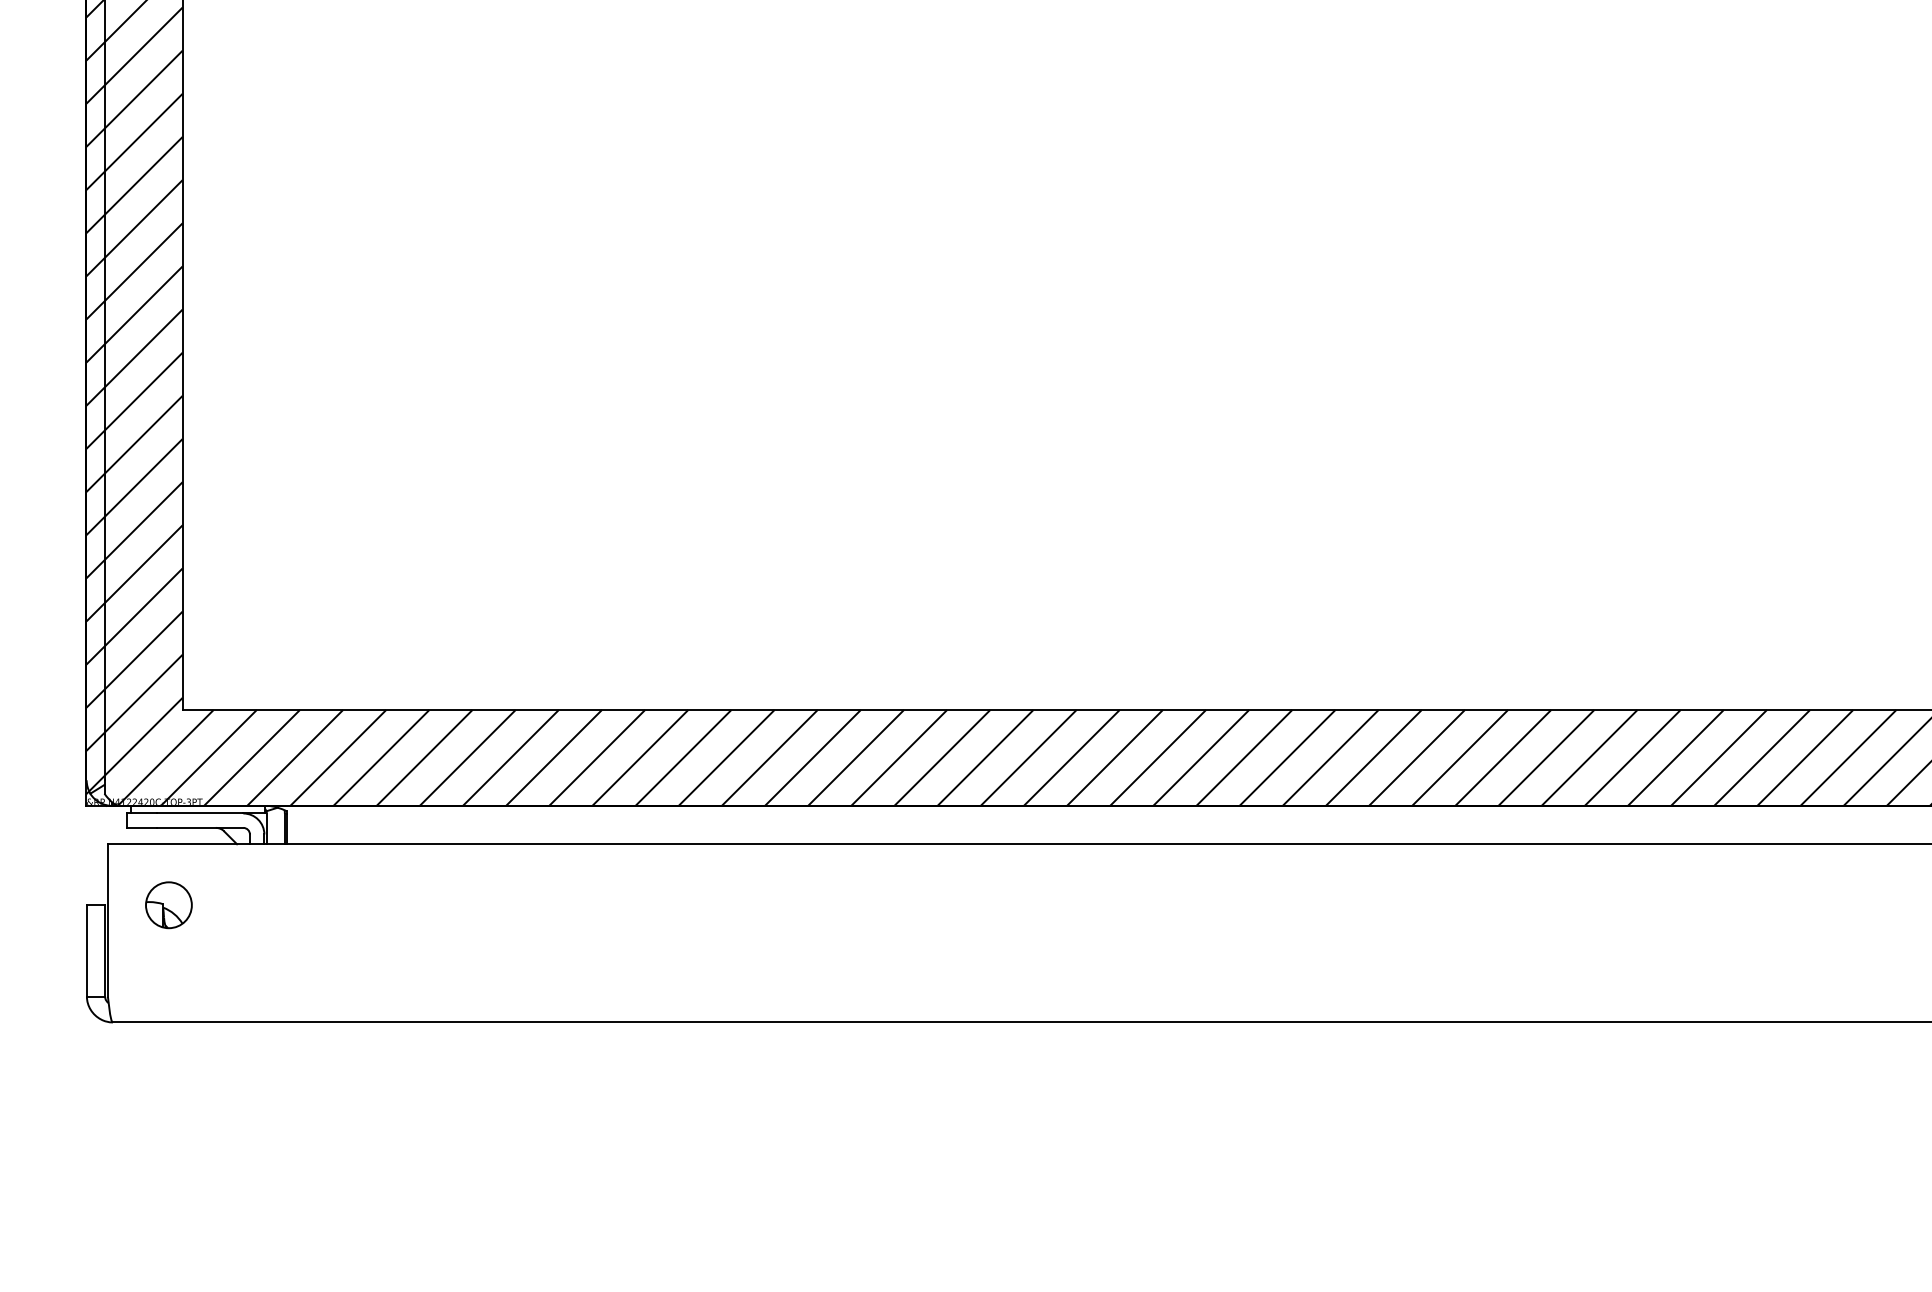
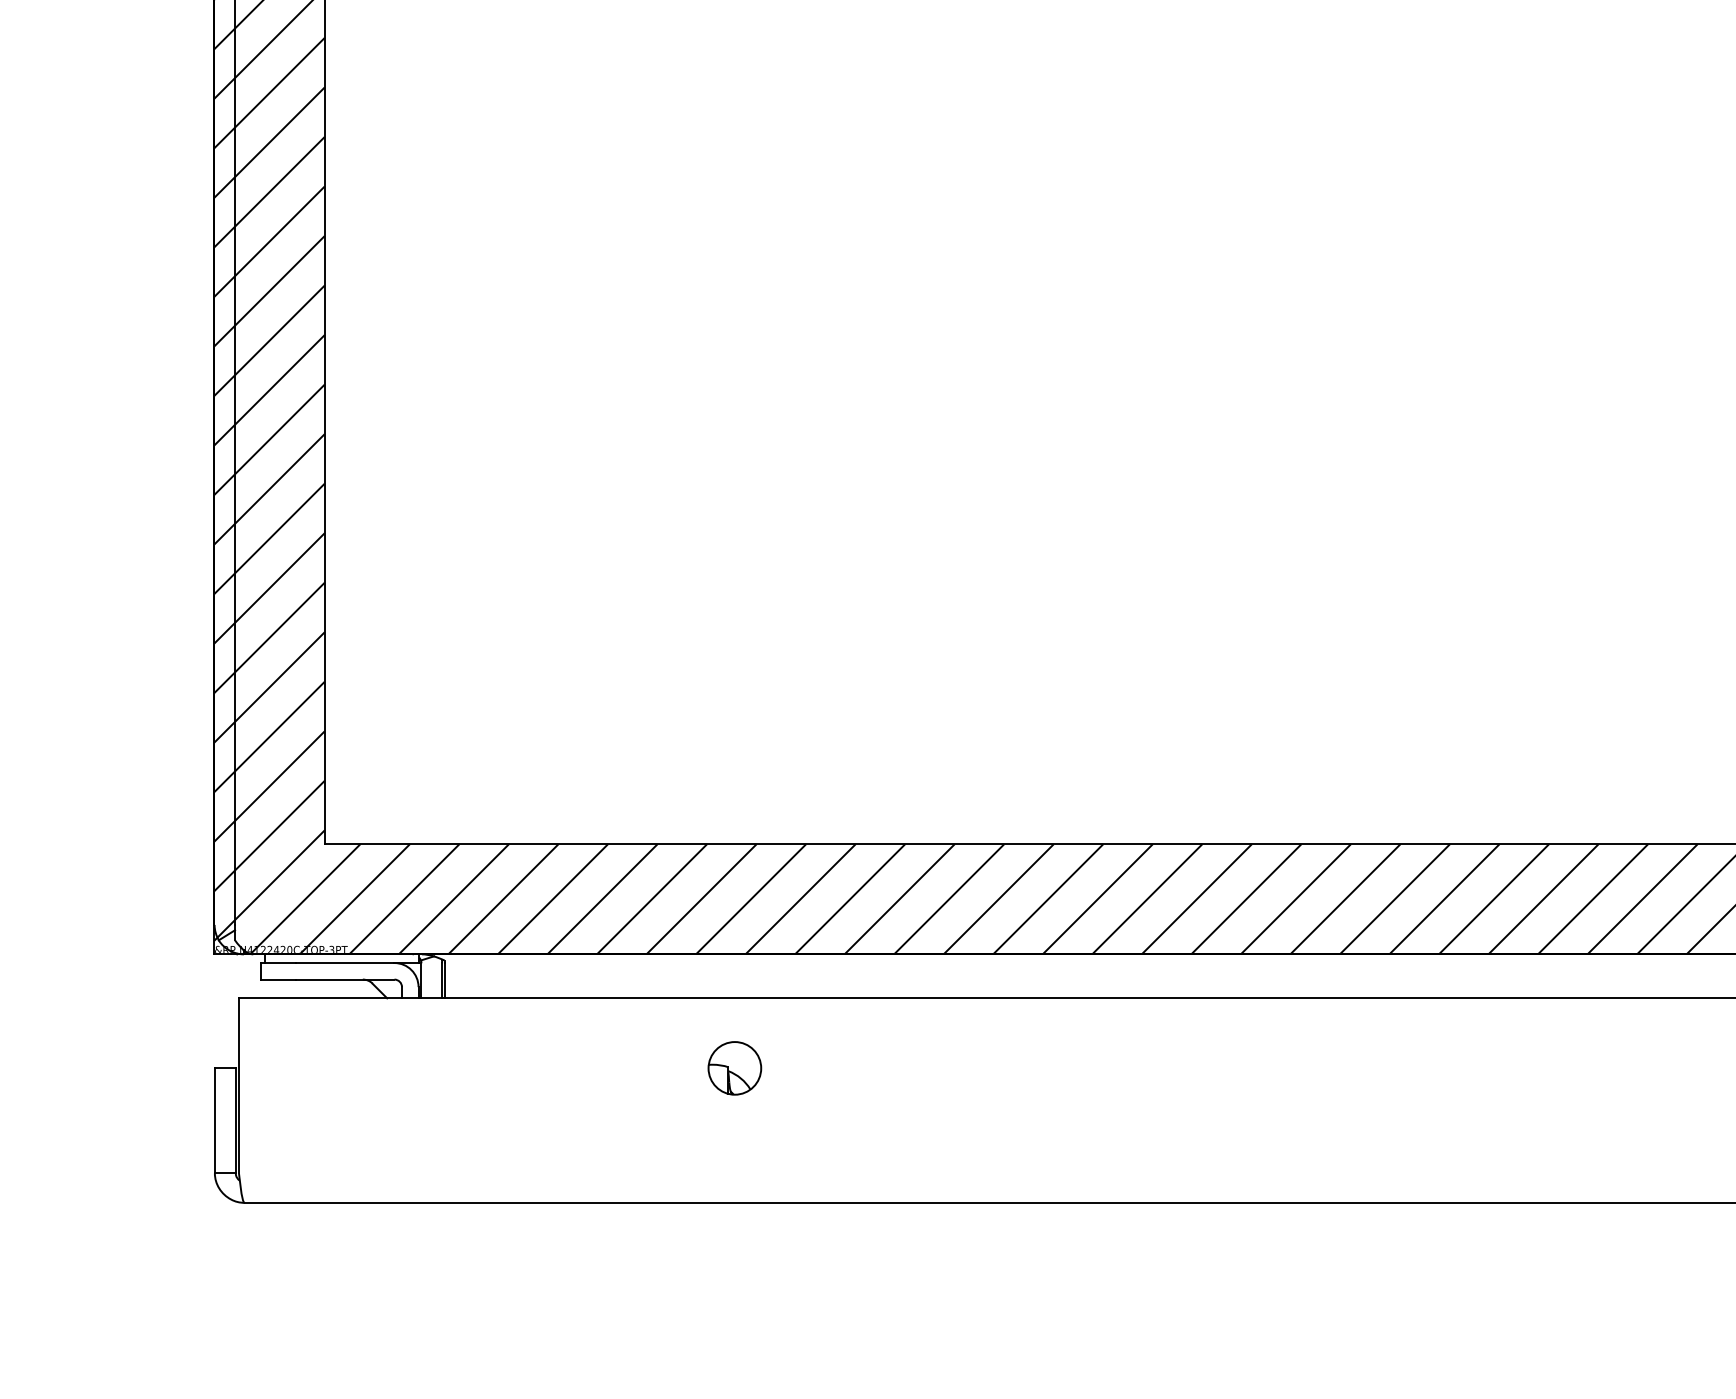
part: (168, 905) -> (734, 1068), moved

